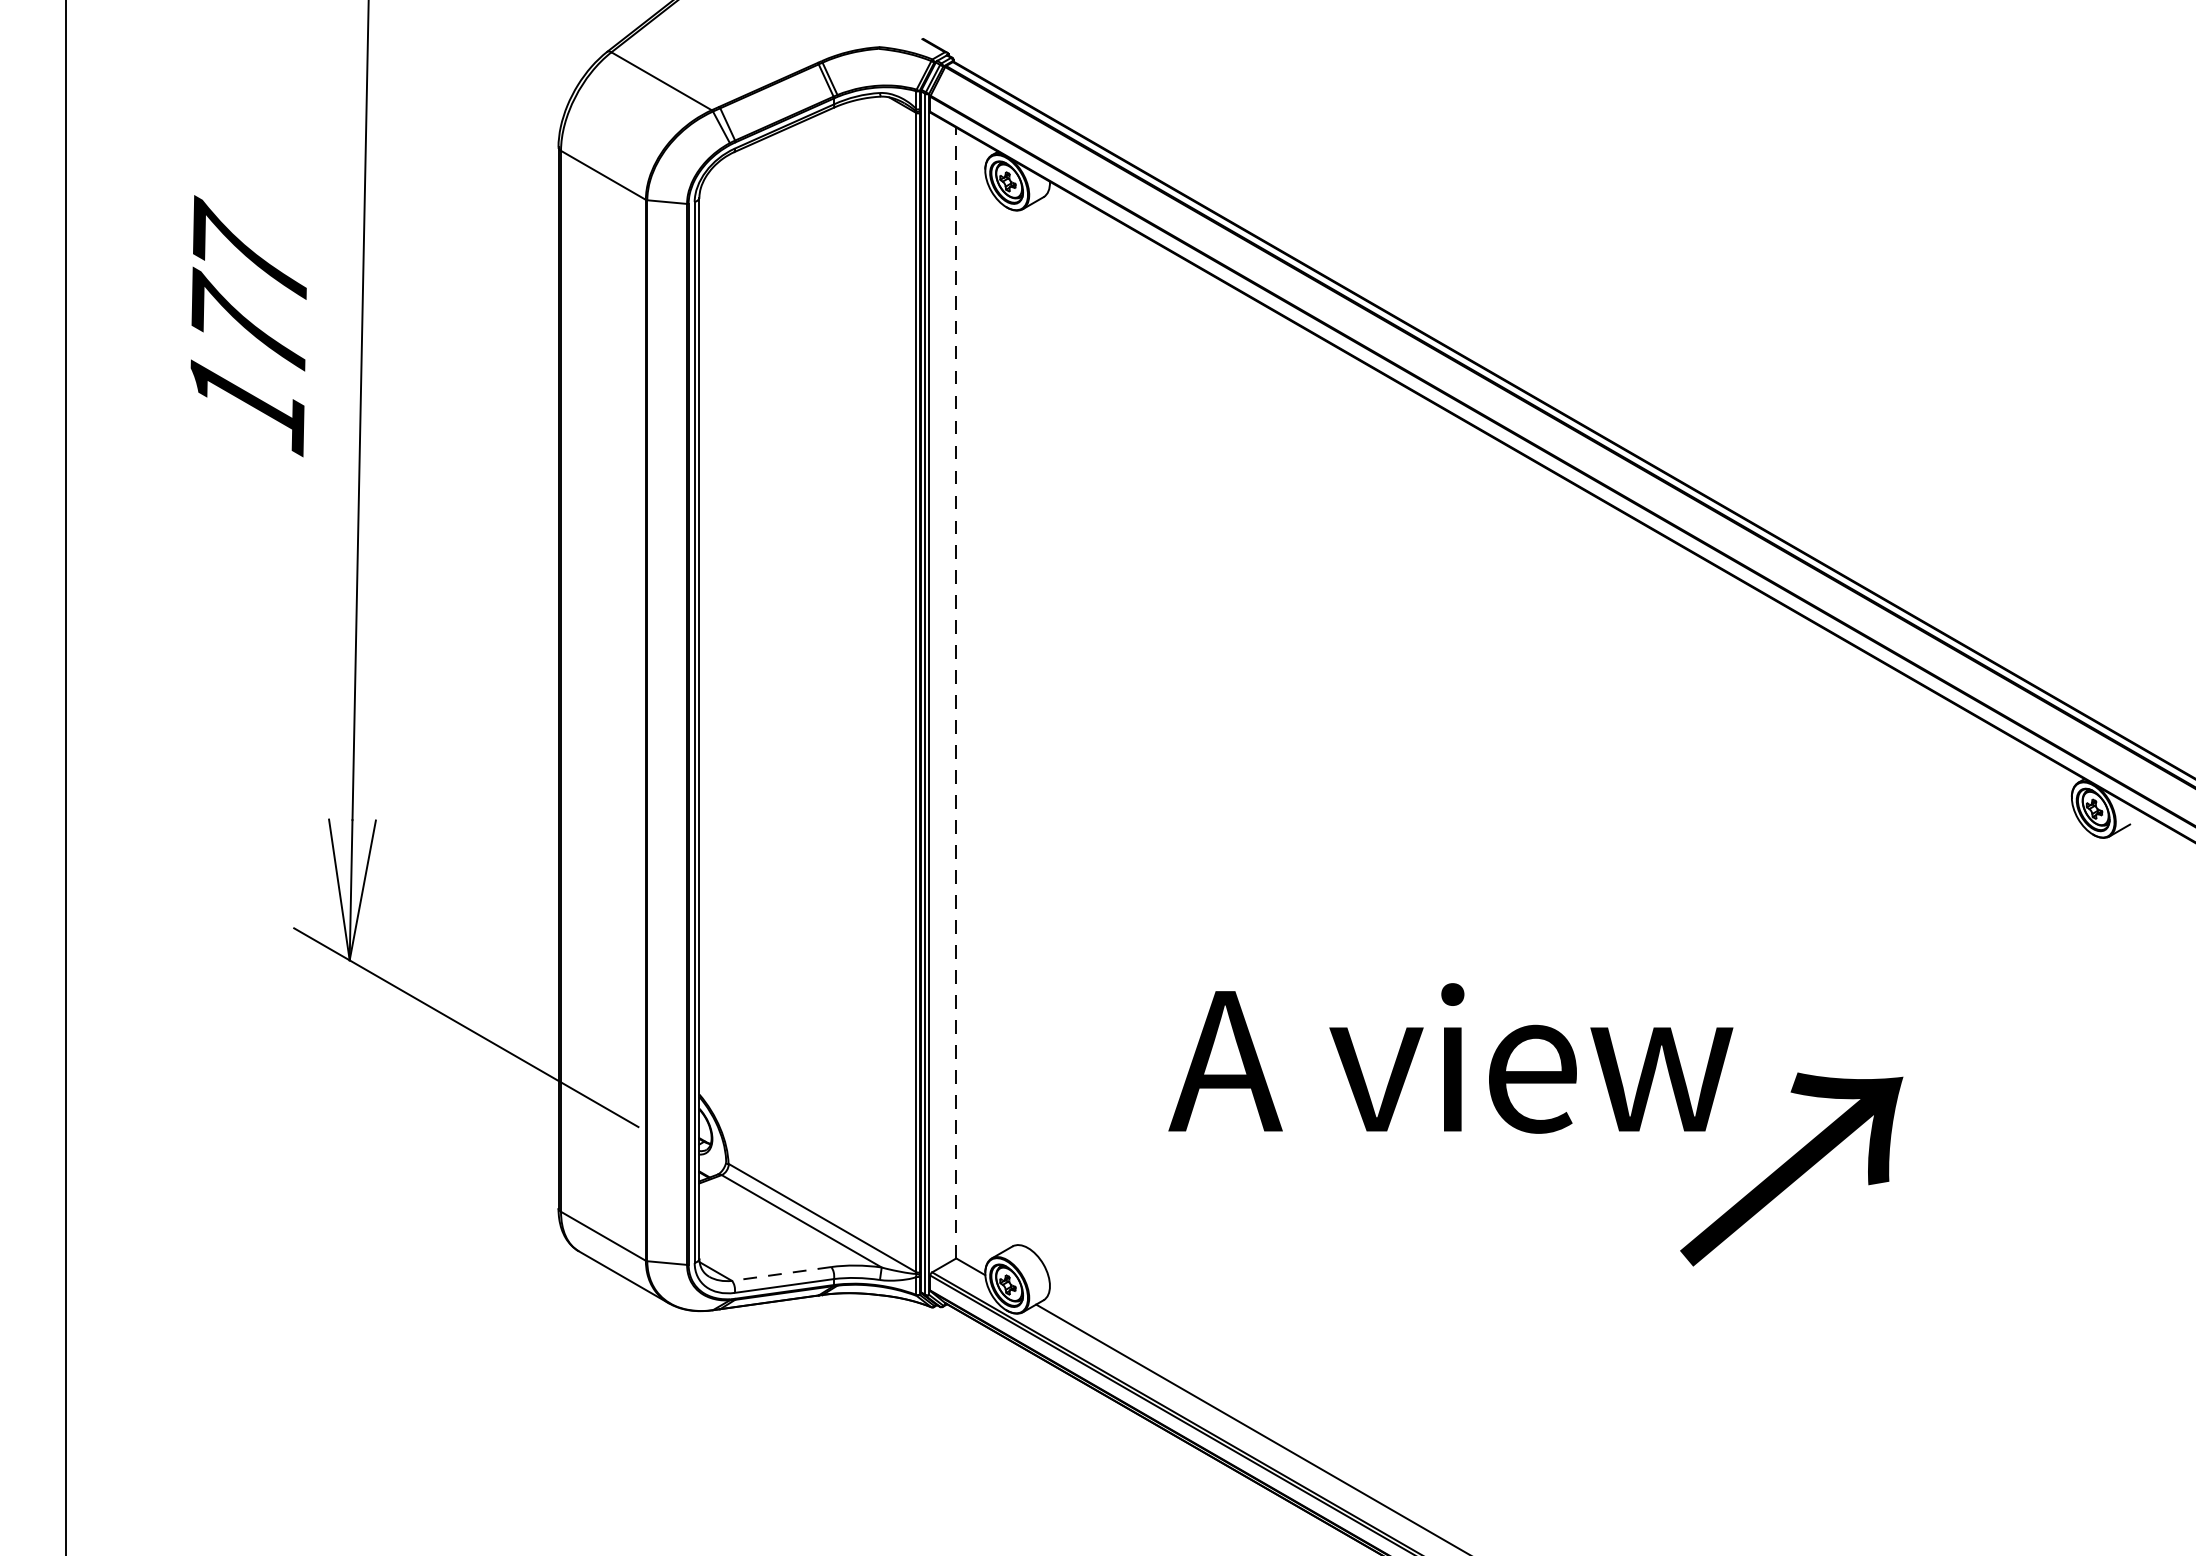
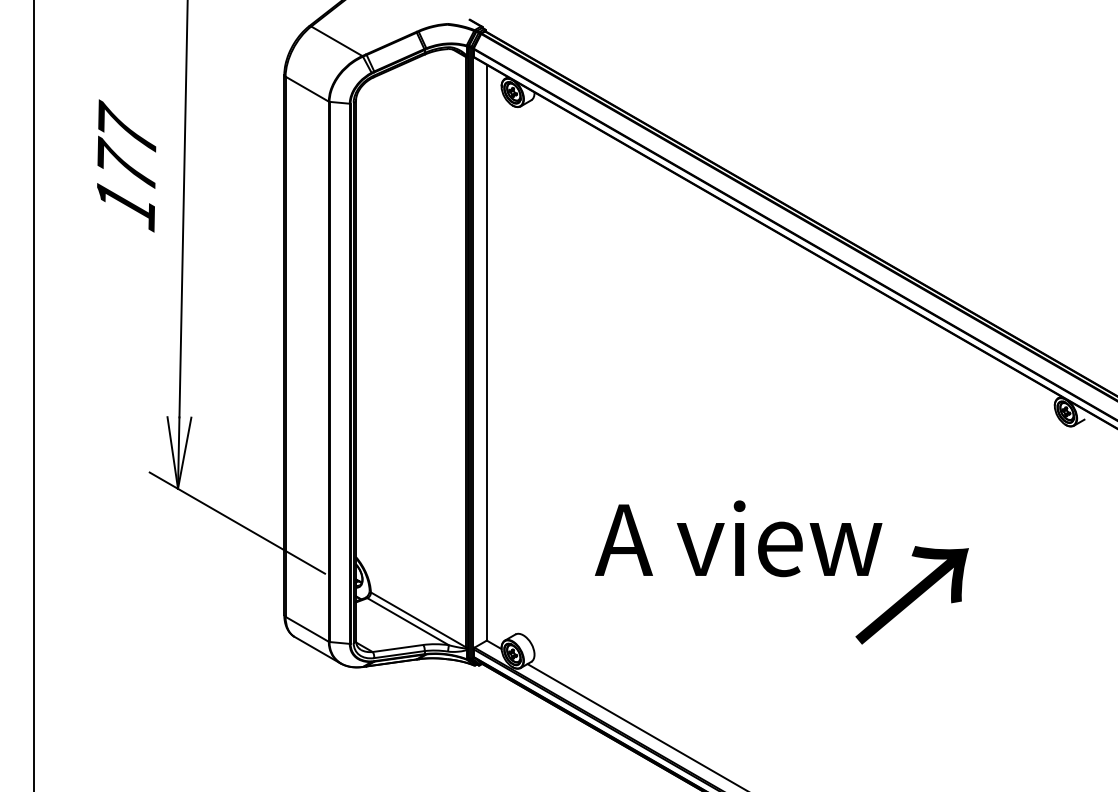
line: (955, 692) -> (486, 352), dashed -> solid
line: (780, 1273) -> (397, 648), dashed -> solid

